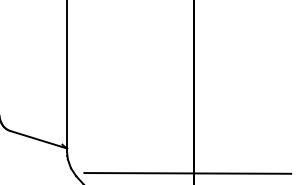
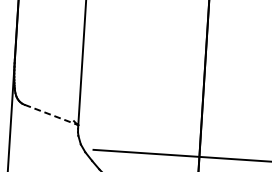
line: (38, 139) -> (51, 114), solid -> dashed

